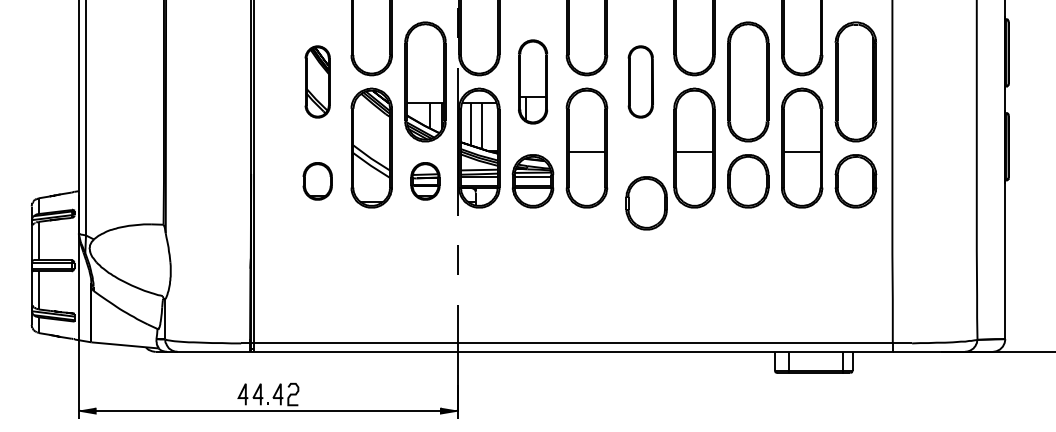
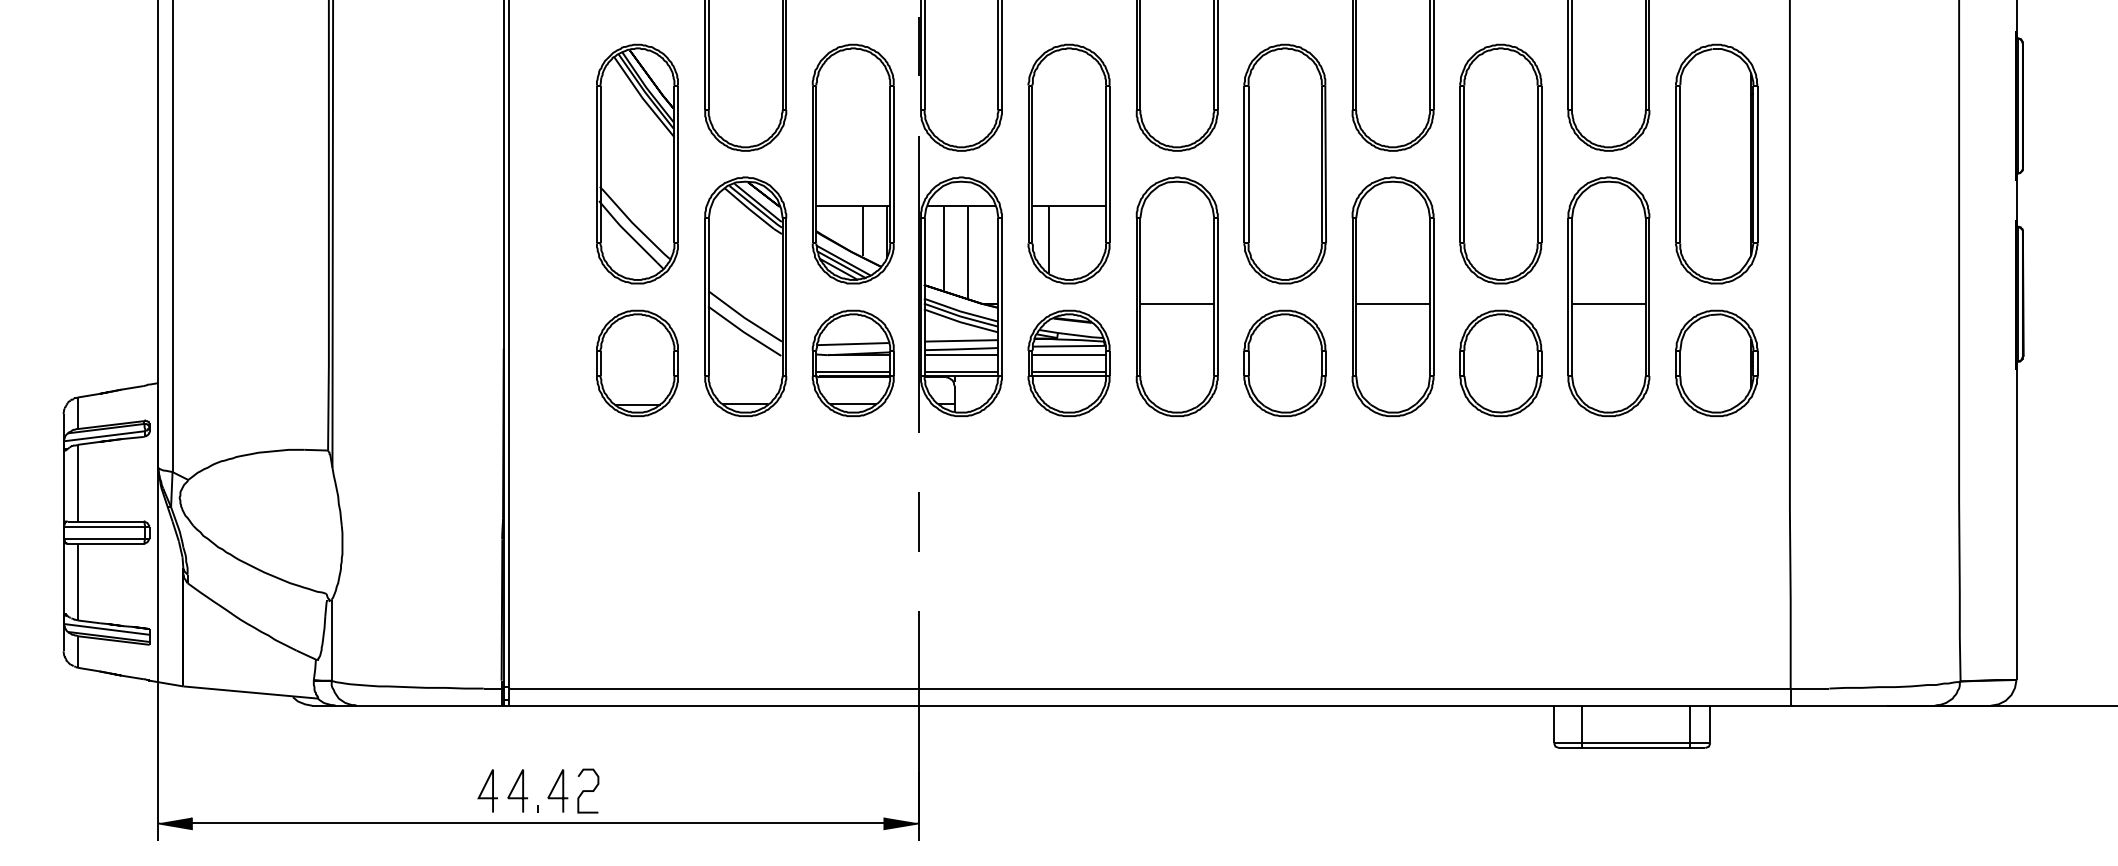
part: (317, 81) -> (636, 163), size x1.67
part: (532, 81) -> (1068, 163), size x1.43
part: (640, 81) -> (1284, 163), size x1.67
part: (317, 181) -> (636, 363), size x1.43
part: (425, 181) -> (853, 363), size x1.43
part: (646, 203) -> (1284, 363), moved

